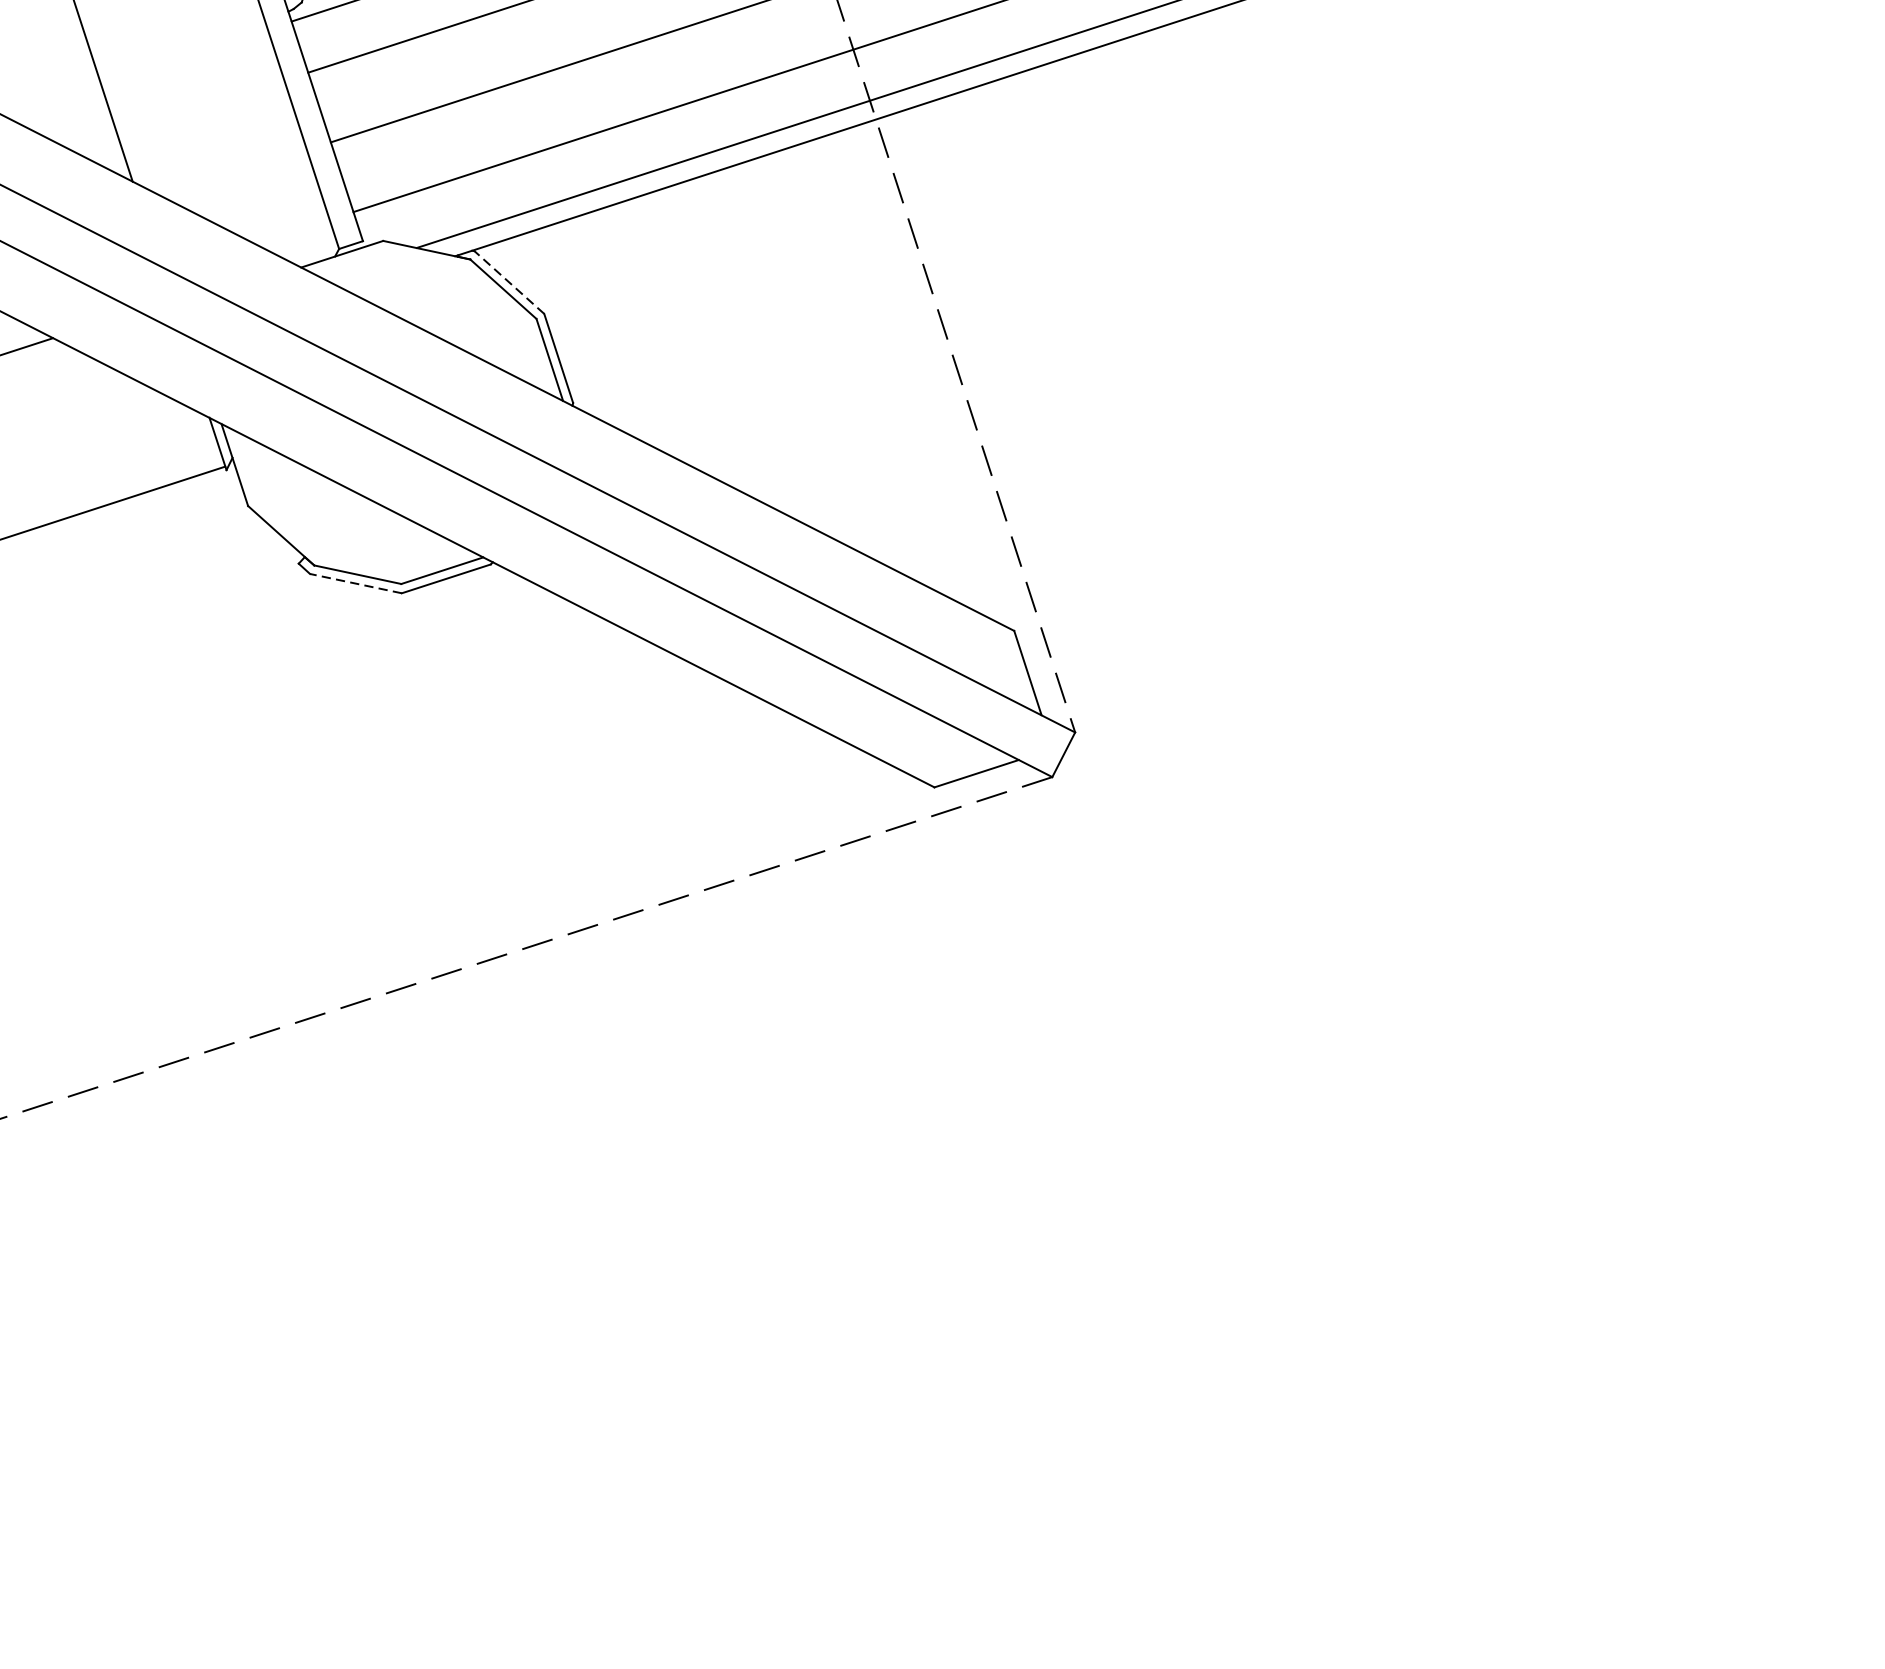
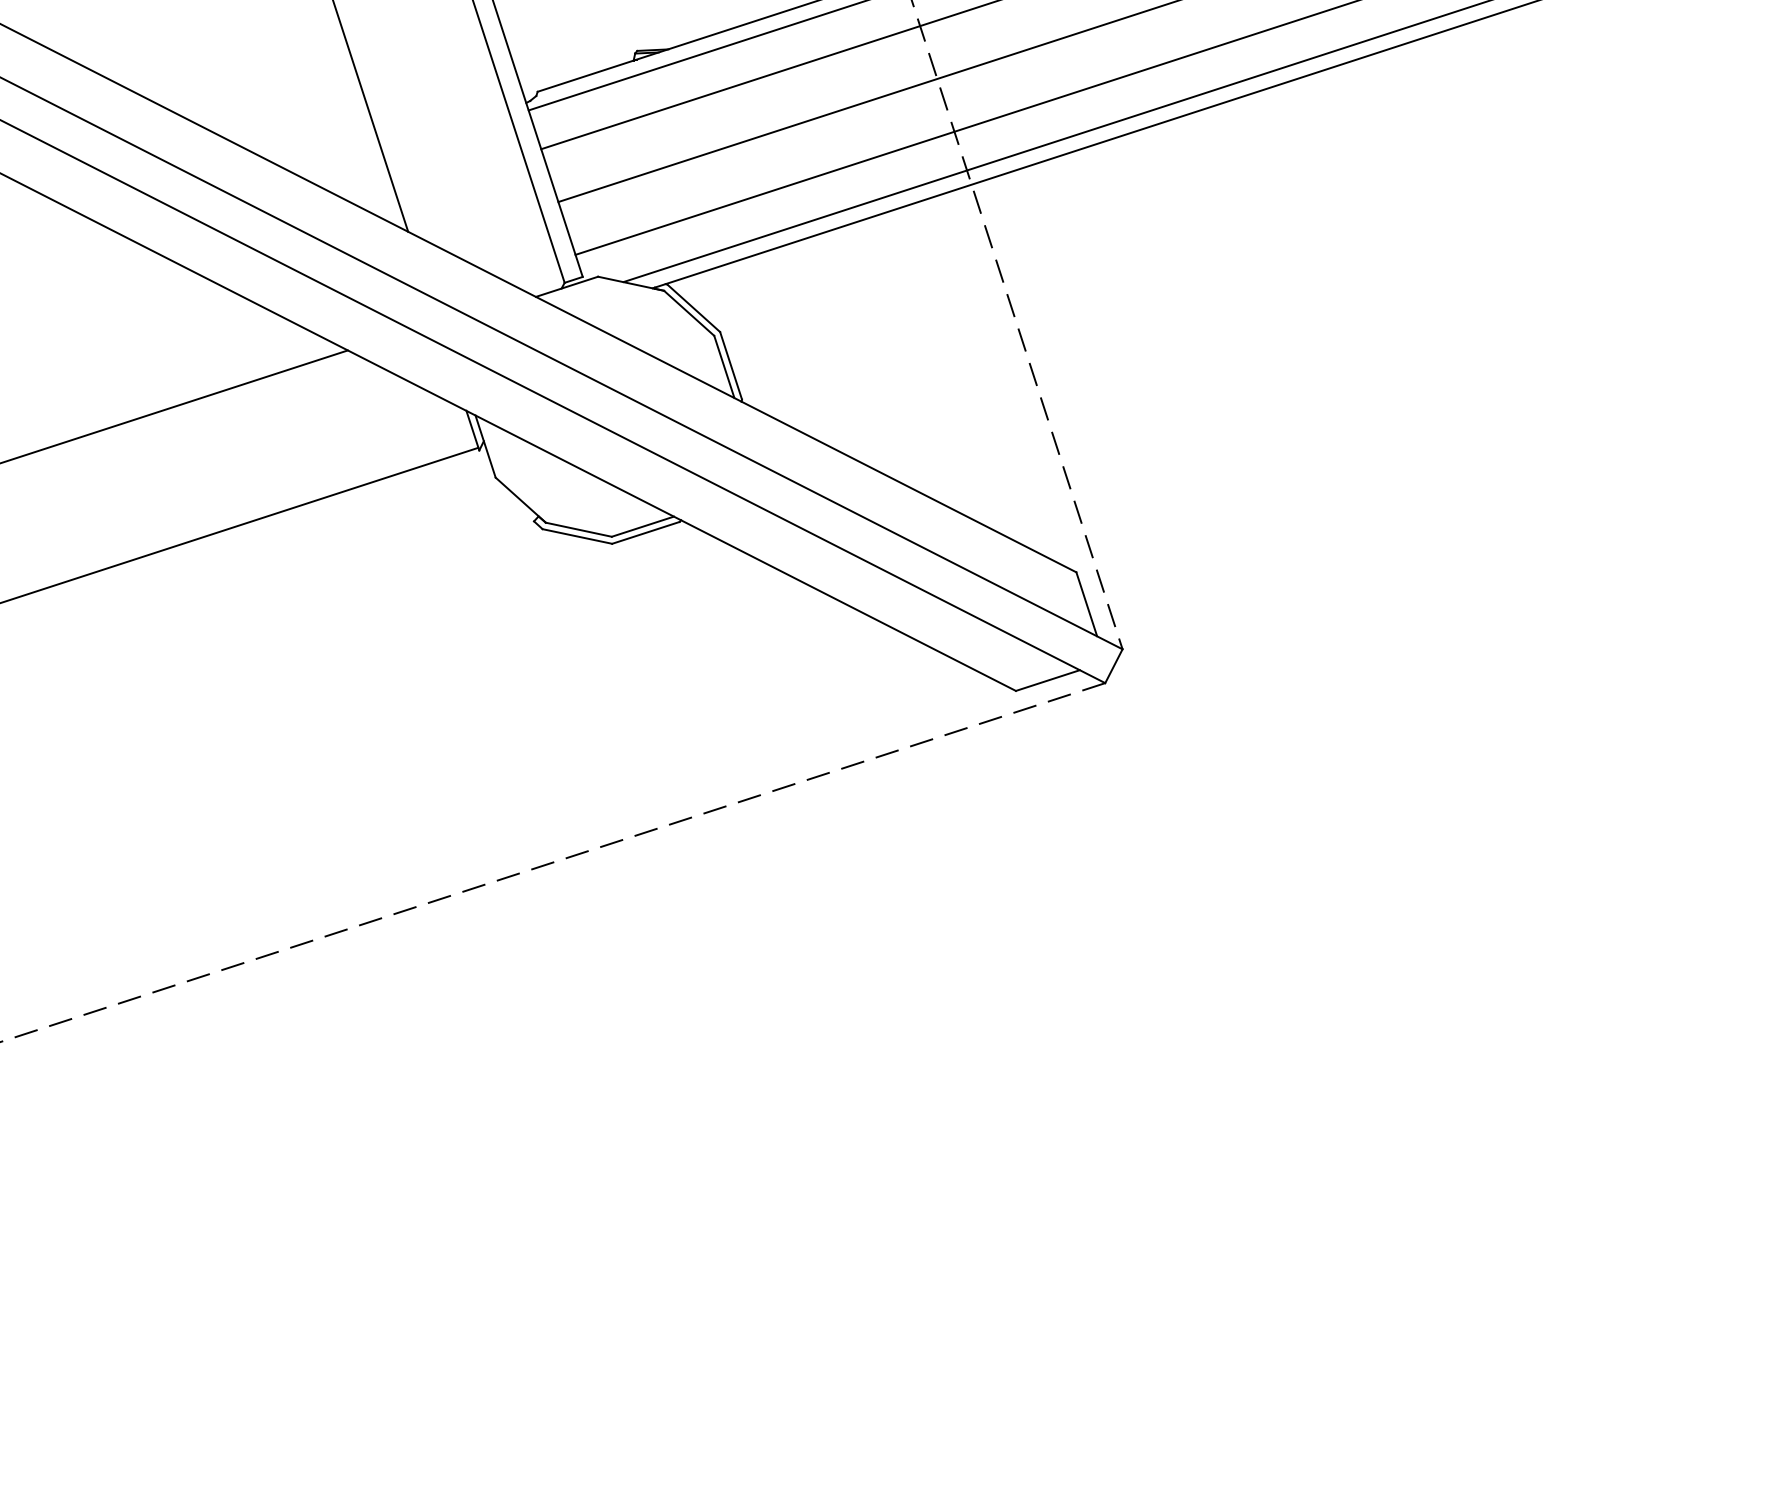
line: (509, 282) -> (693, 308), dashed -> solid
line: (356, 583) -> (577, 536), dashed -> solid

